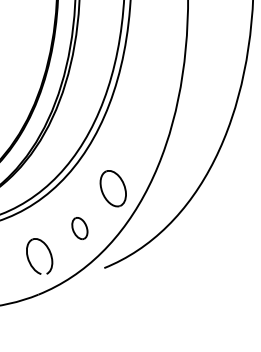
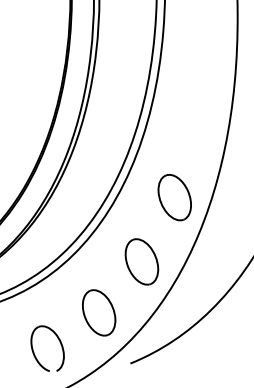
part: (138, 137) -> (174, 196), added
part: (79, 228) -> (98, 312), size x1.67

